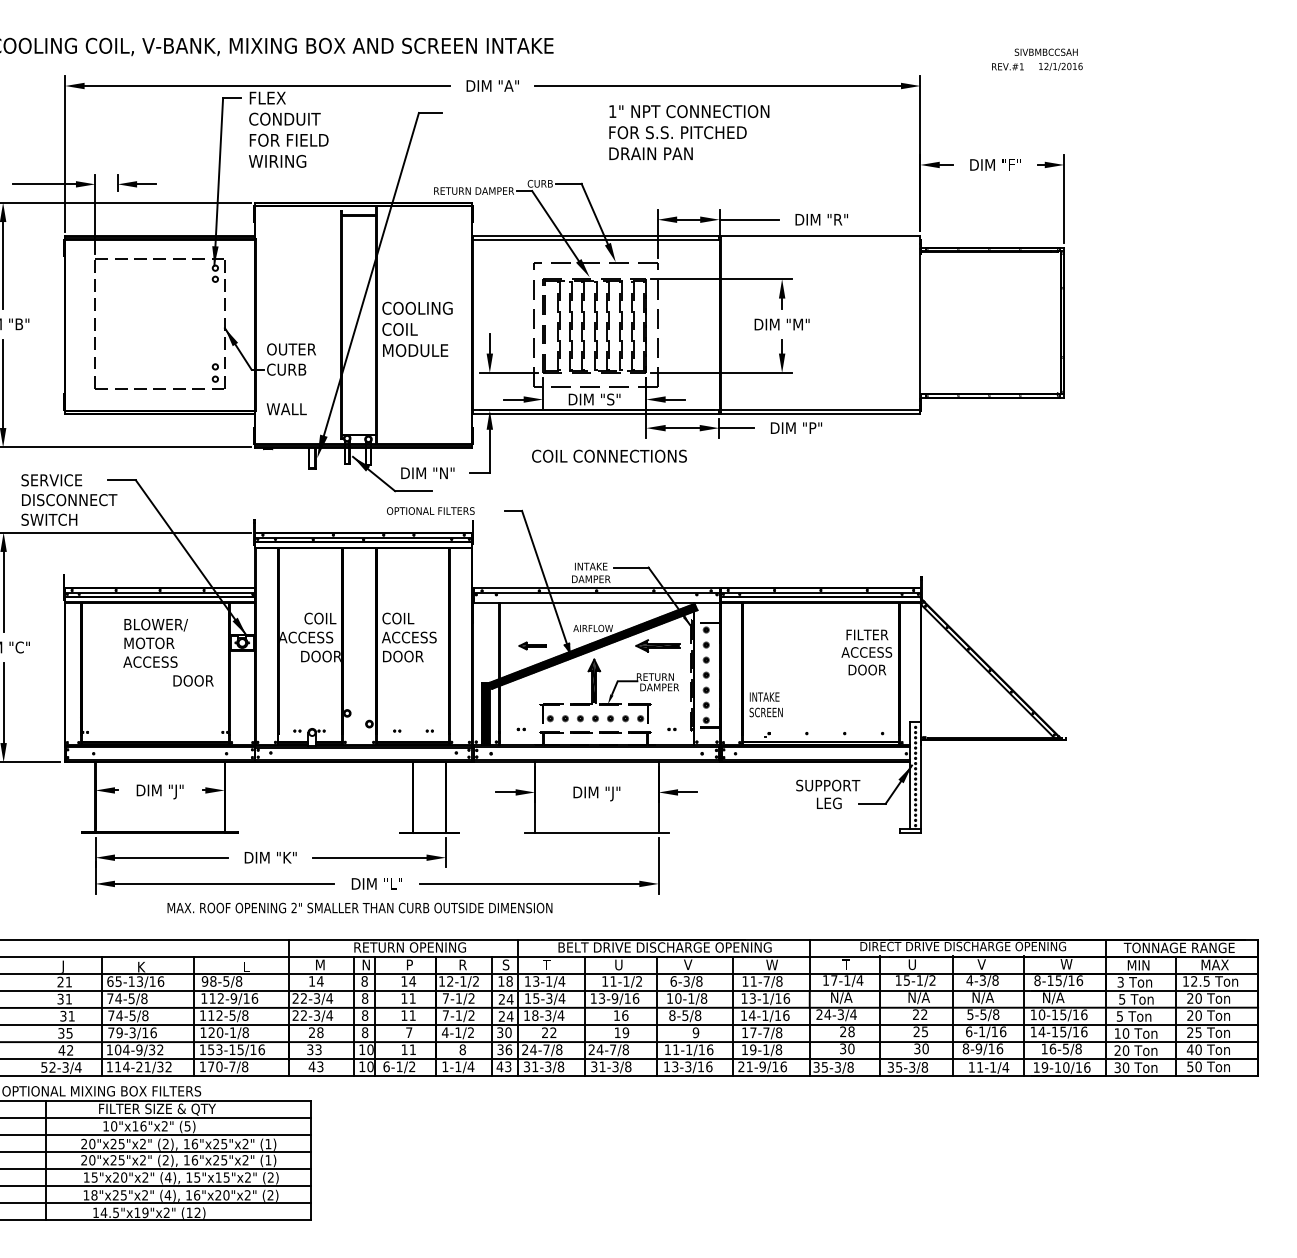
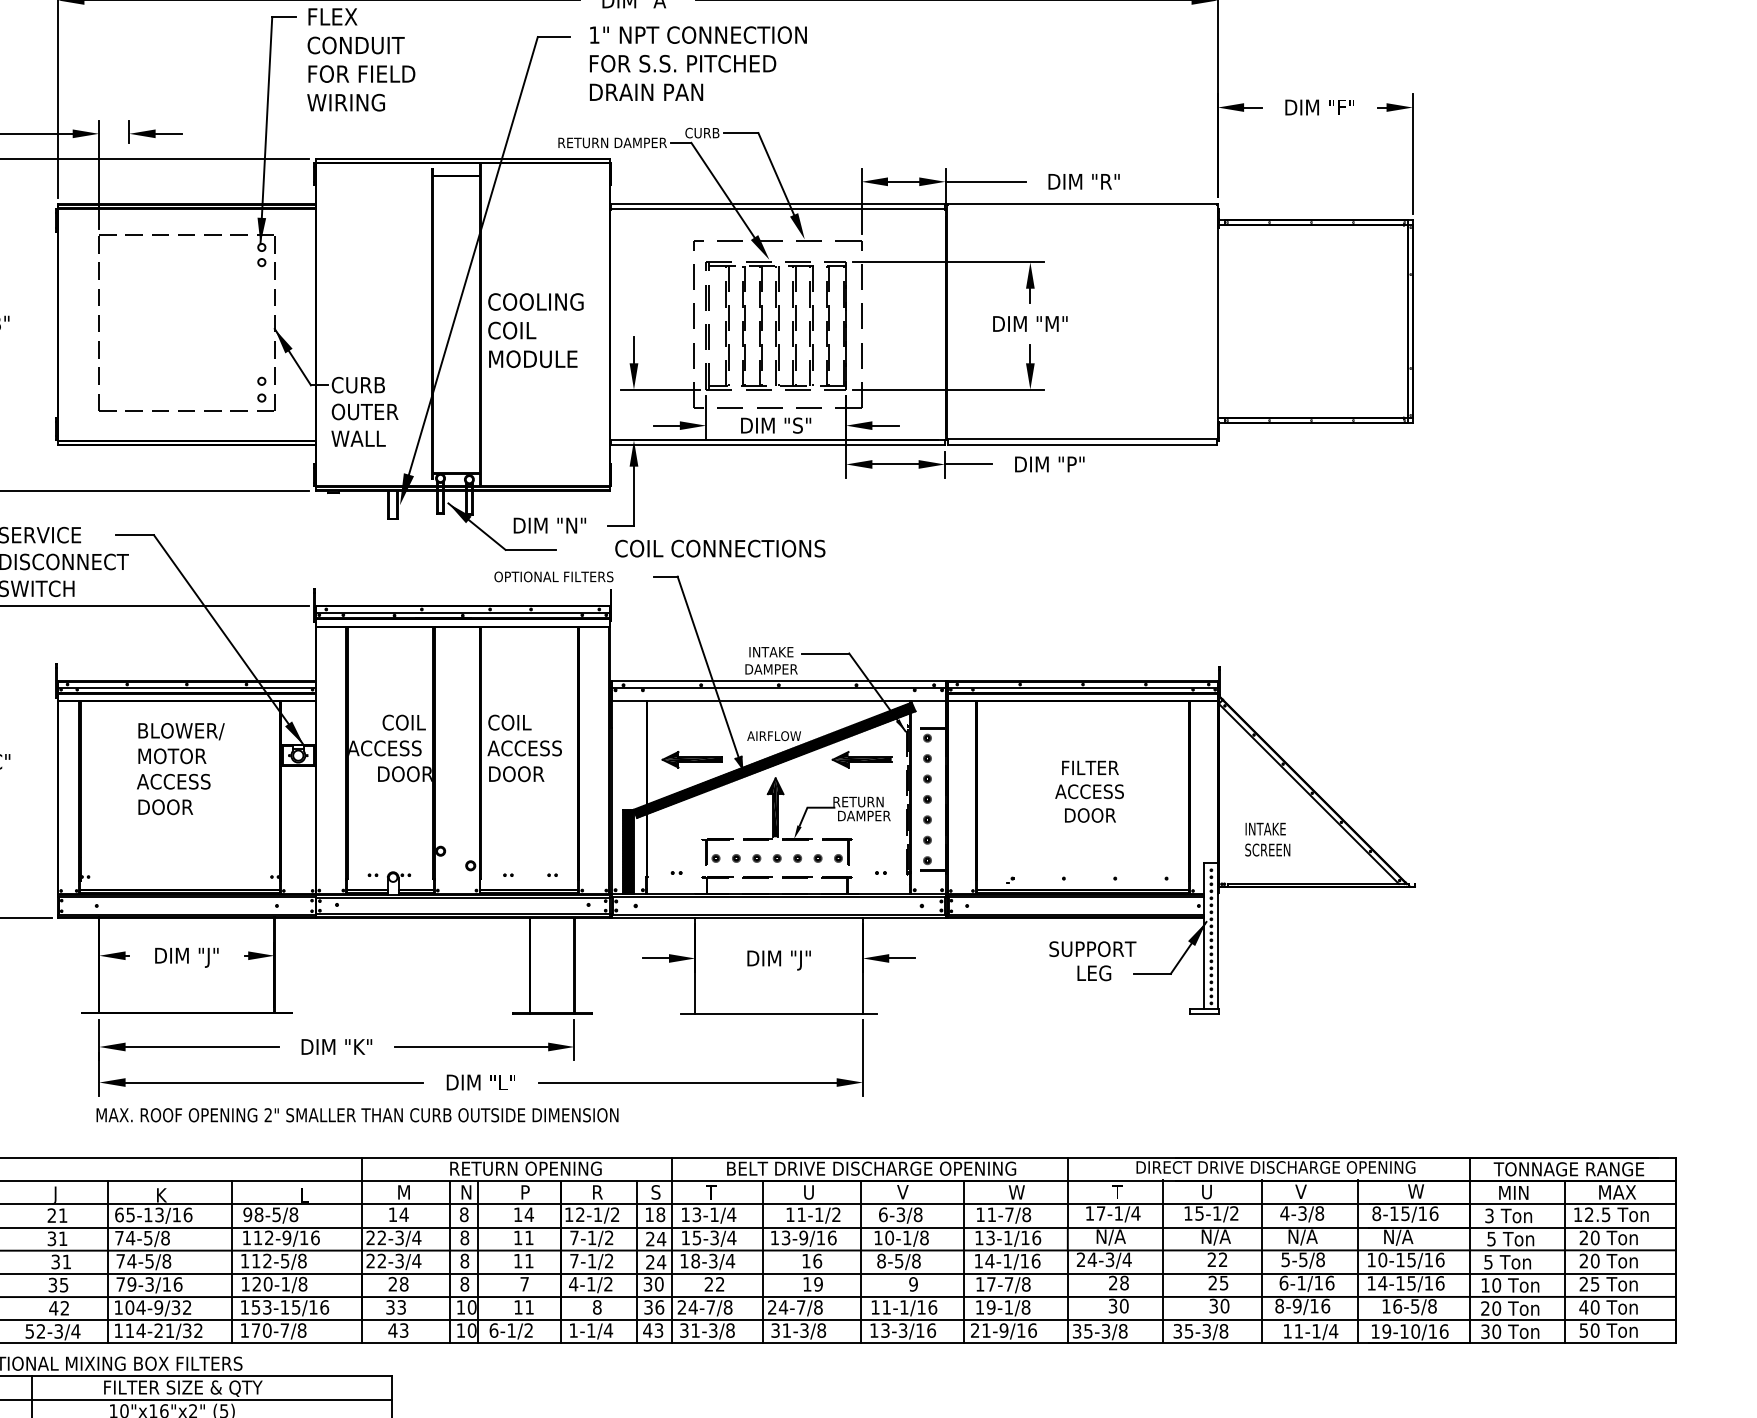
text: (689, 132) -> (698, 63), moved
text: (291, 349) -> (365, 412), moved
text: (609, 455) -> (720, 547), moved
part: (532, 645) -> (691, 759), size x1.67
text: (866, 652) -> (1089, 791), moved
text: (193, 680) -> (165, 806), moved
text: (765, 704) -> (1266, 839), moved
text: (359, 907) -> (356, 1114), moved

